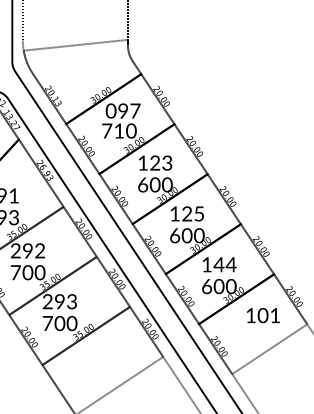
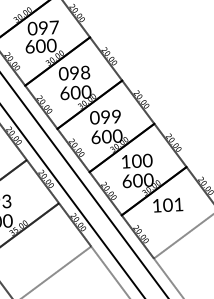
text: (113, 130) -> (35, 45), 710 -> 600
text: (154, 162) -> (73, 72), 123 -> 098
text: (186, 213) -> (105, 116), 125 -> 099
text: (224, 264) -> (141, 160), 144 -> 100
text: (263, 315) -> (168, 205), moved

